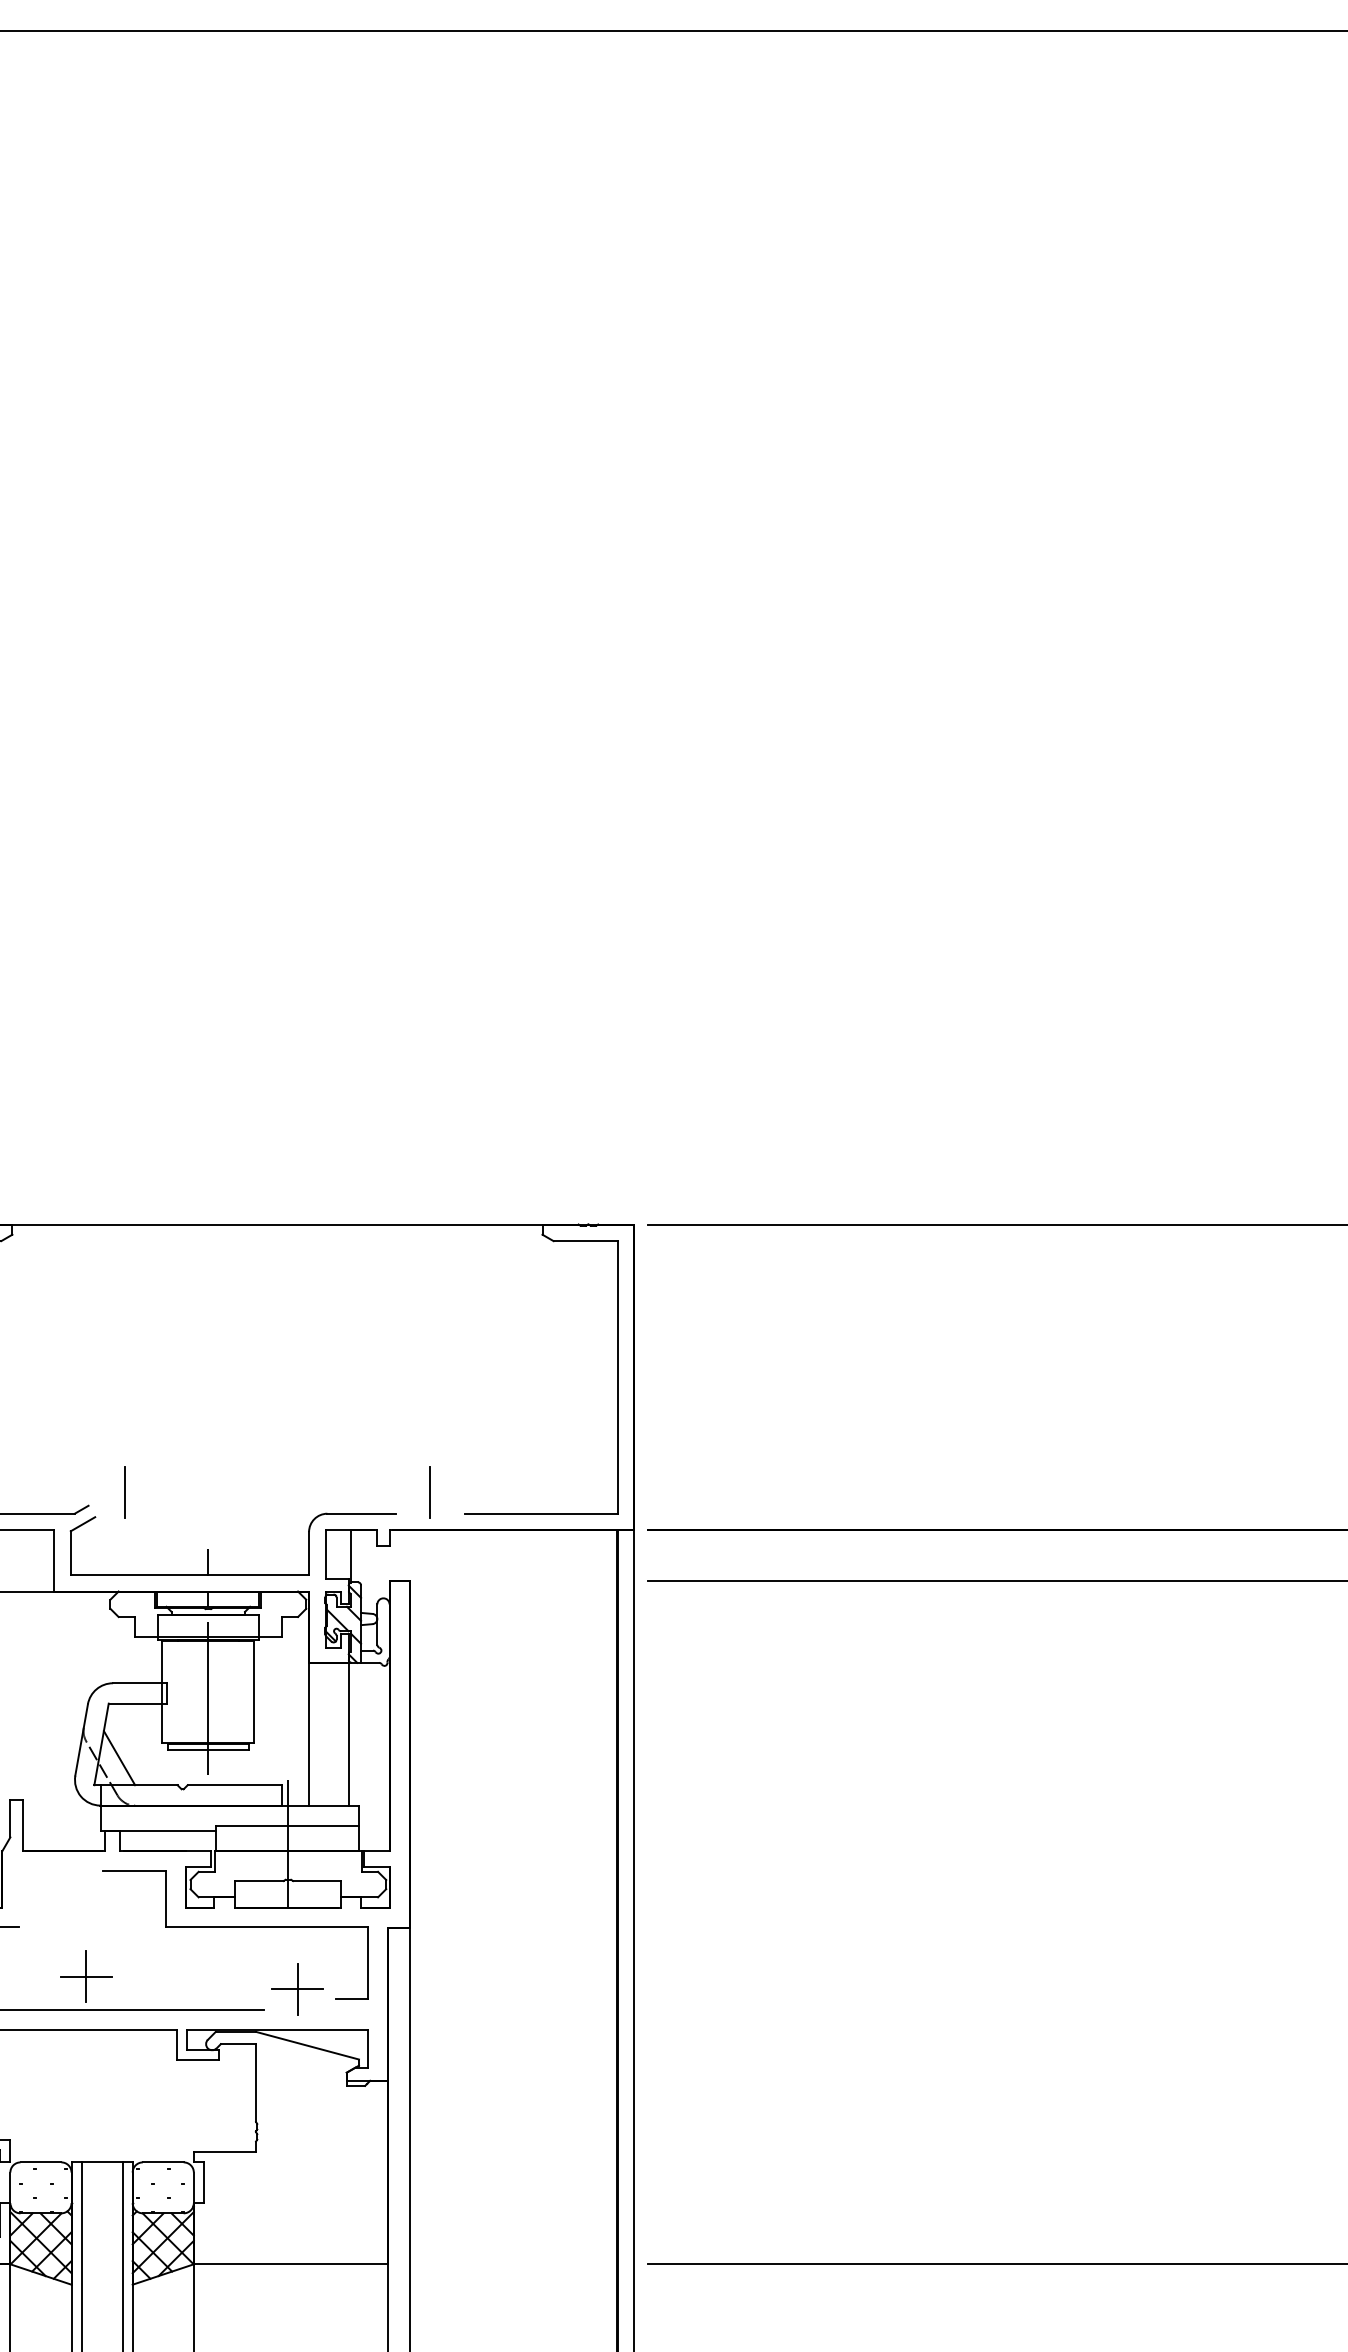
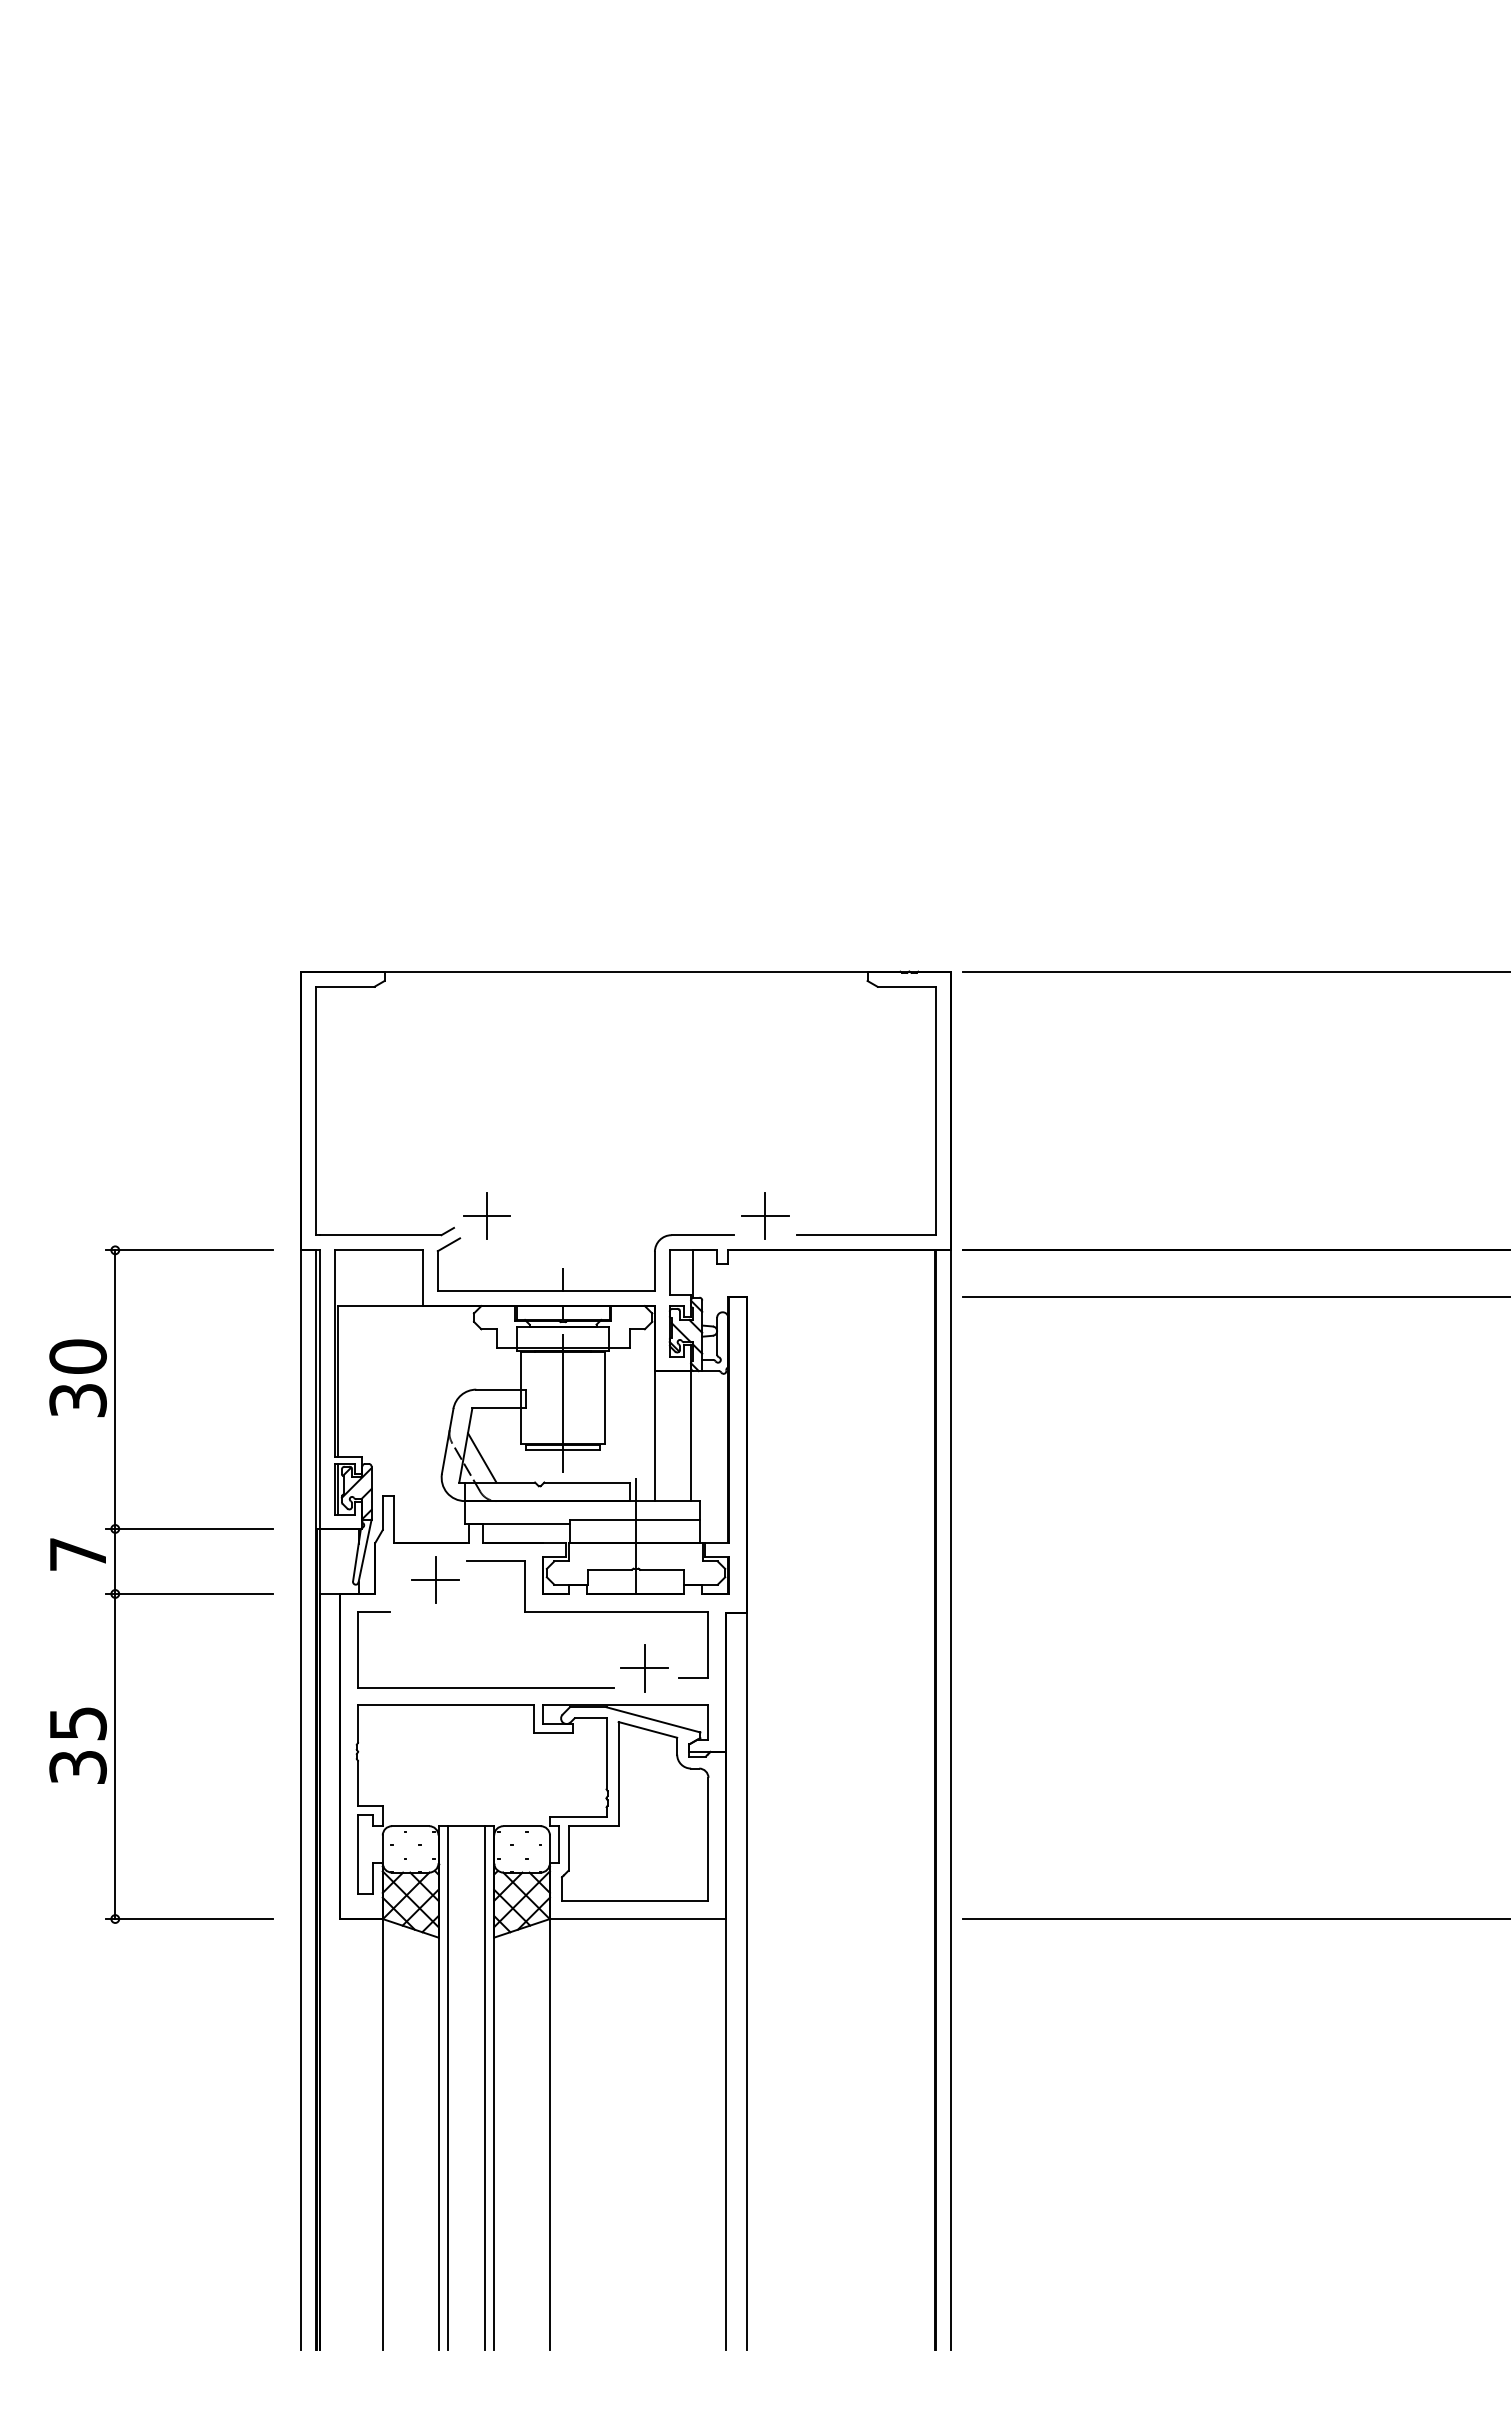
line: (124, 1492) -> (486, 1215), added
line: (430, 1492) -> (765, 1215), added
part: (85, 1976) -> (435, 1579), moved
part: (287, 2146) -> (635, 1811), added

